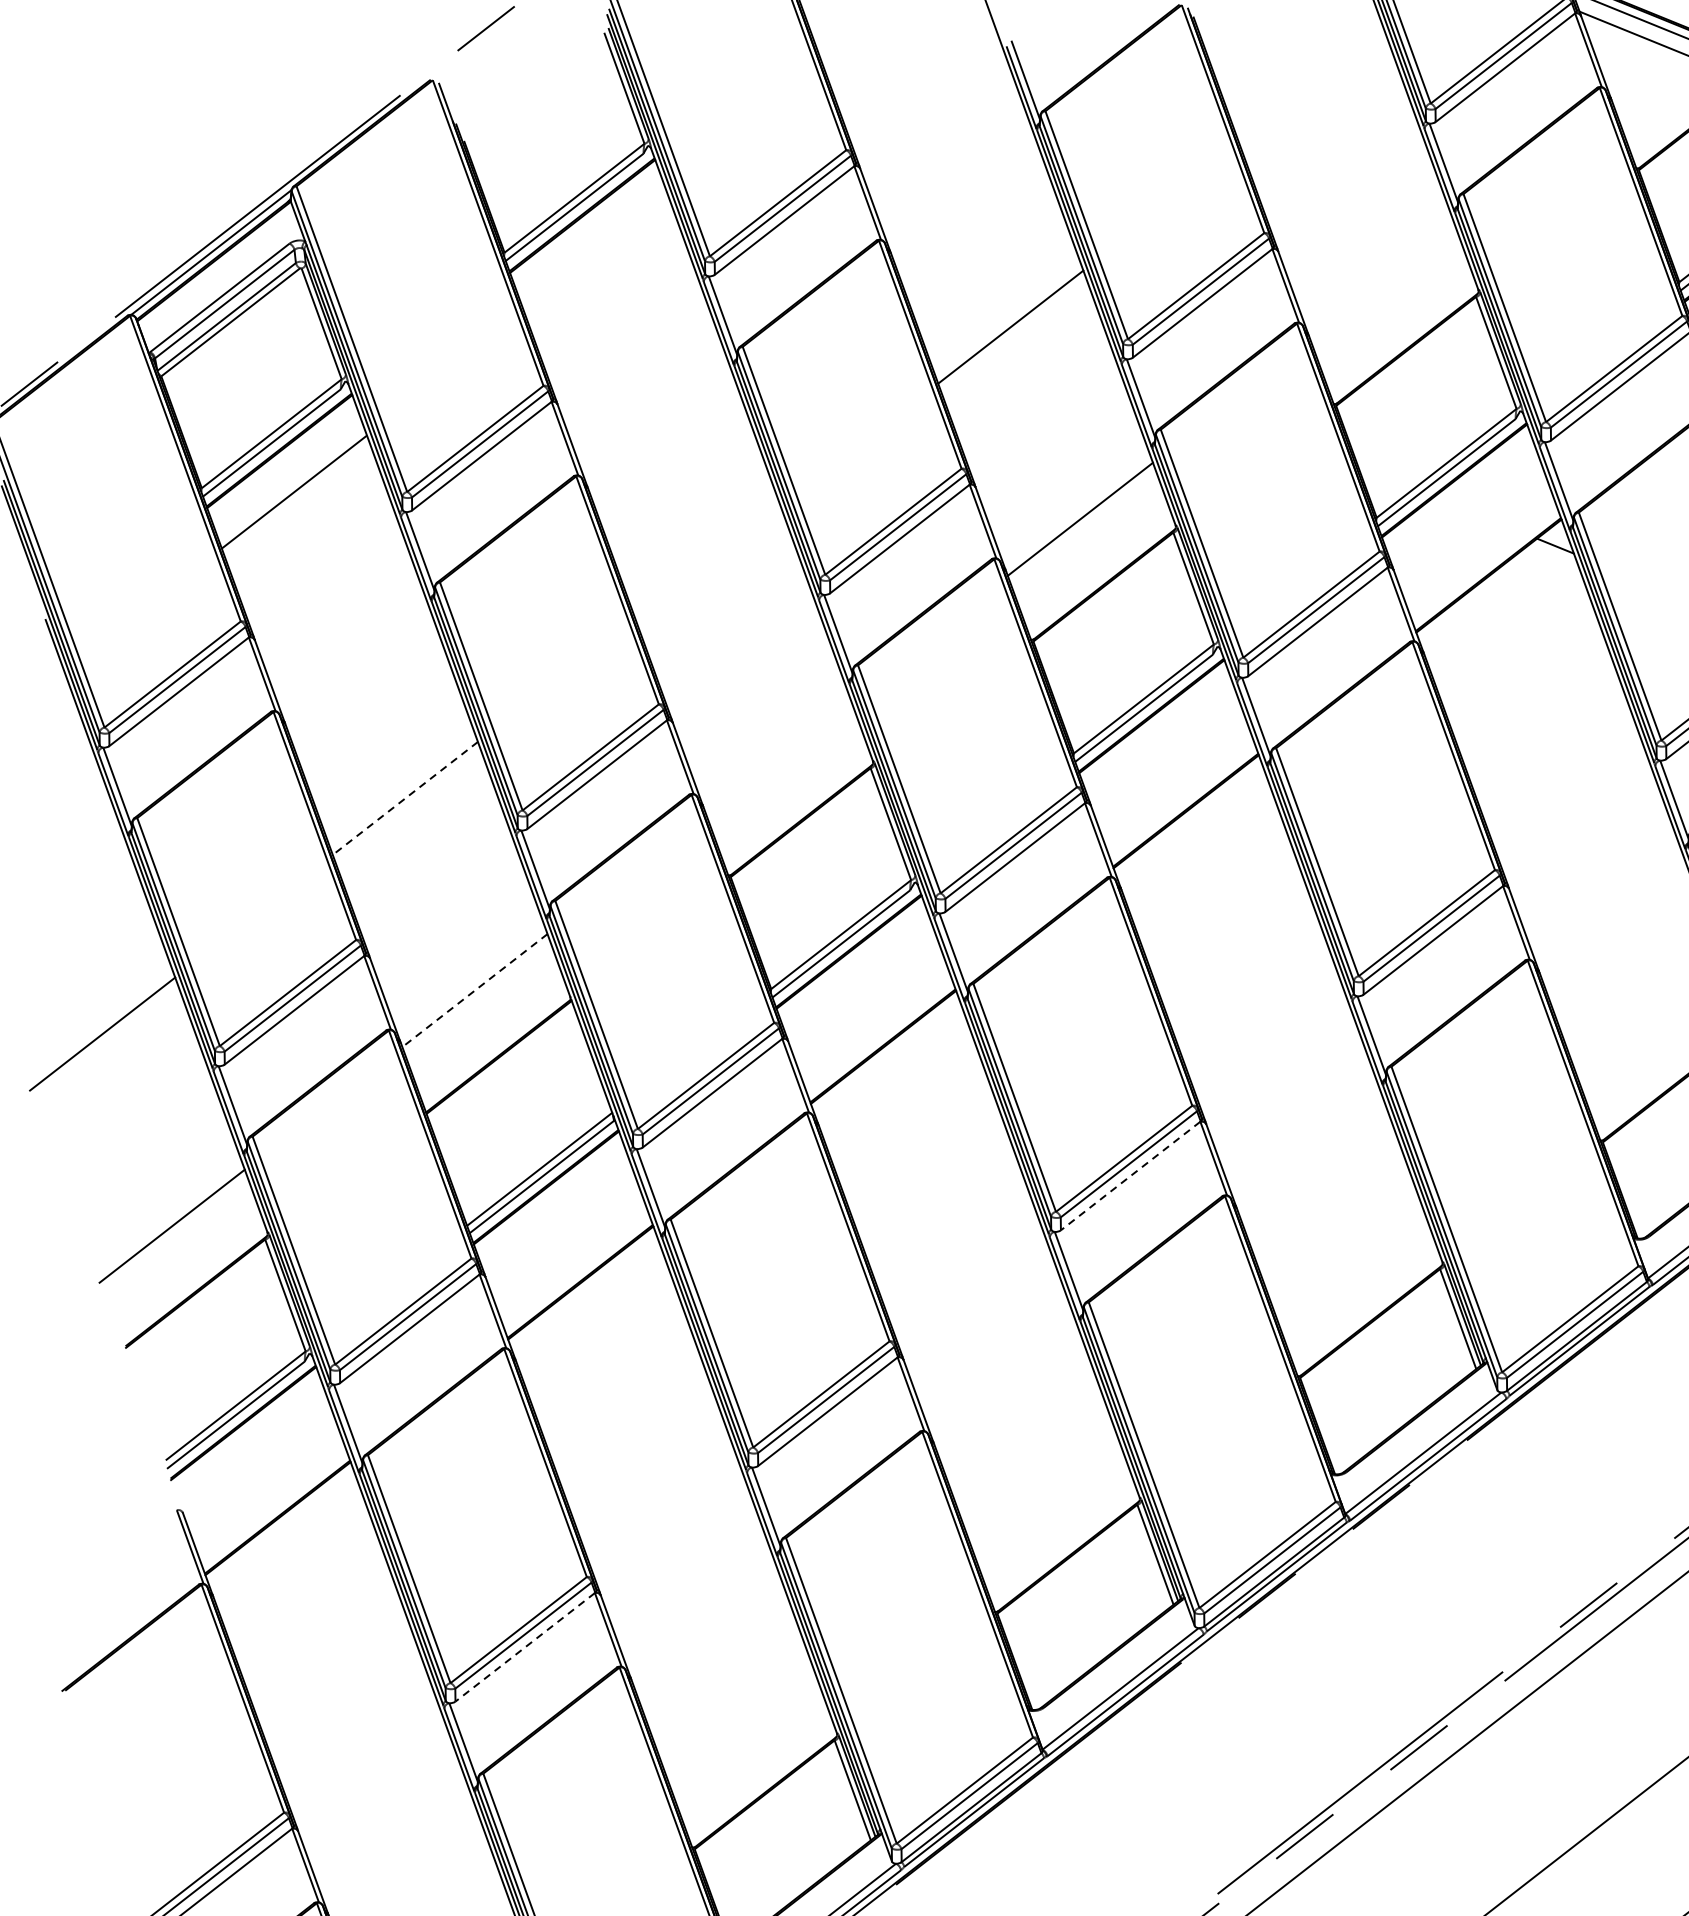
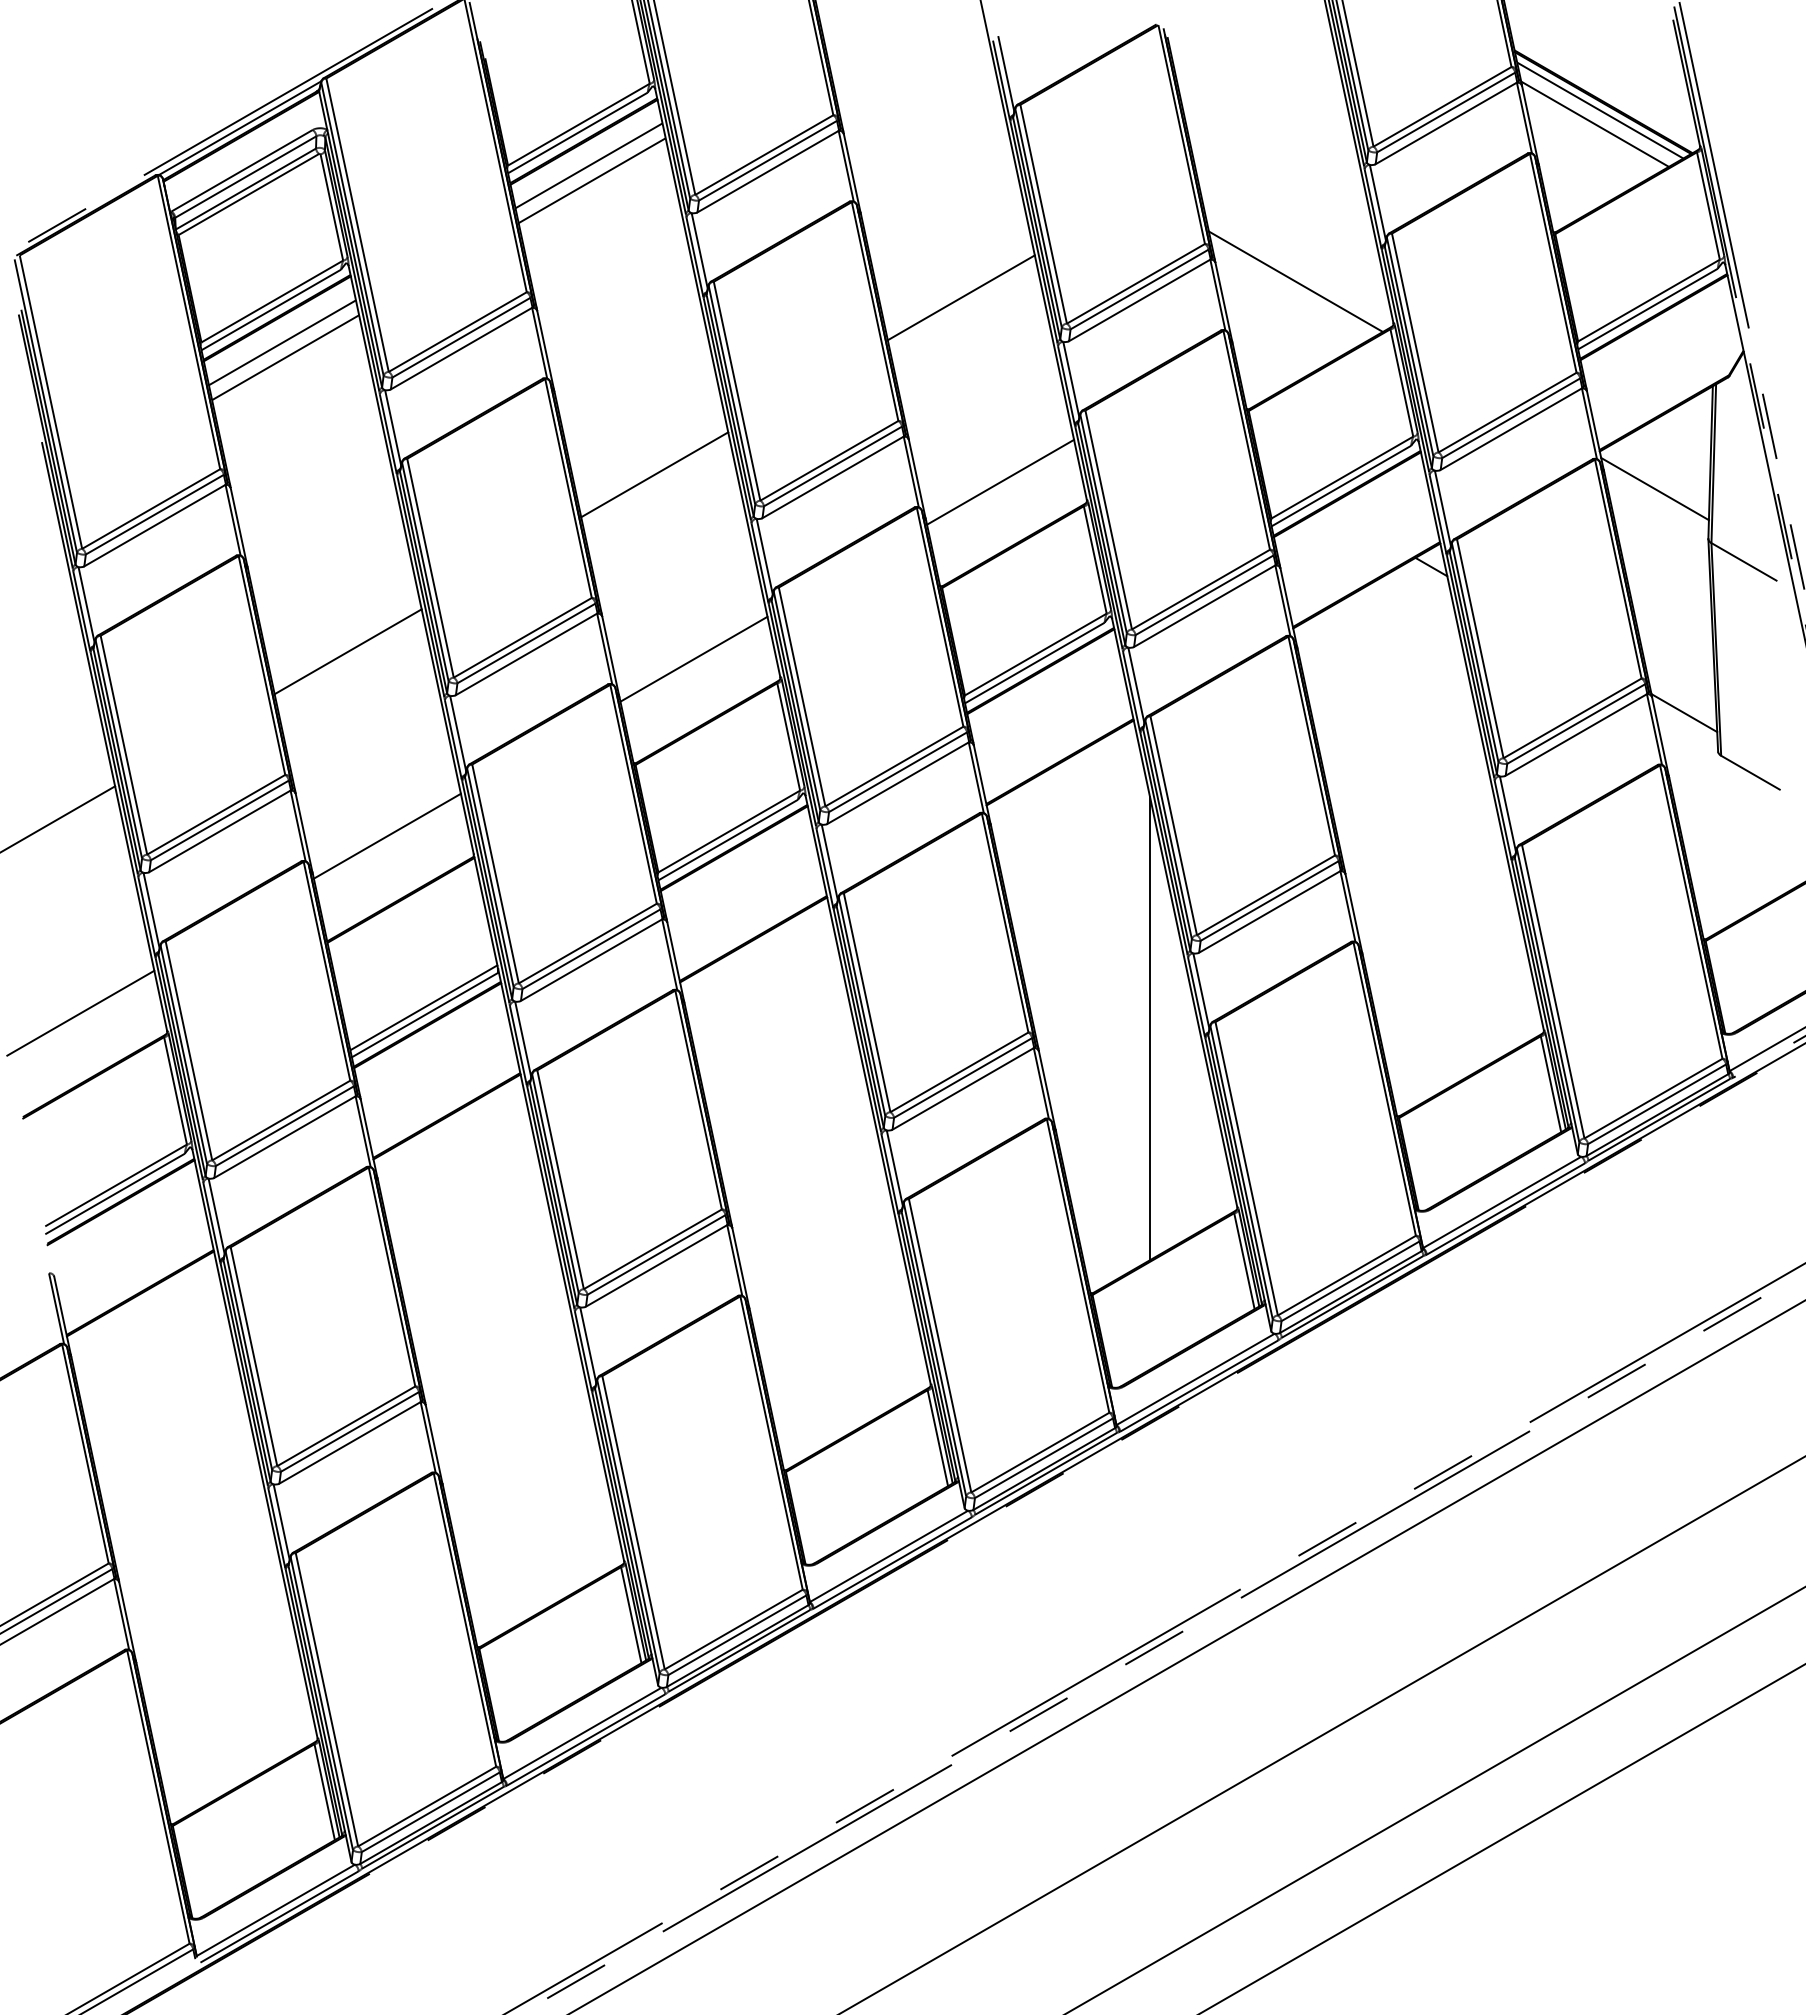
line: (590, 240) -> (588, 165), added
line: (596, 256) -> (591, 180), added
line: (1367, 259) -> (1295, 281), added
line: (287, 476) -> (281, 342), added
line: (707, 562) -> (654, 474), added
line: (777, 754) -> (693, 658), added
line: (405, 798) -> (348, 651), dashed -> solid
line: (475, 990) -> (387, 836), dashed -> solid
line: (1321, 1083) -> (1149, 1028), added
line: (1130, 1175) -> (963, 1088), dashed -> solid
line: (525, 1646) -> (350, 1442), dashed -> solid

